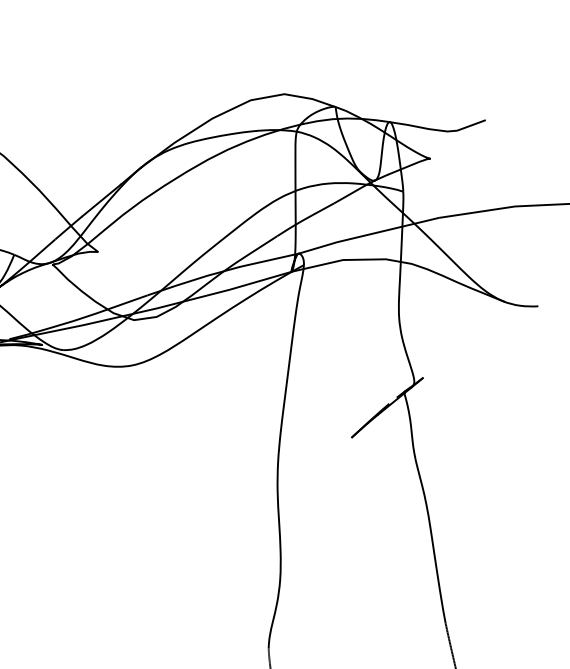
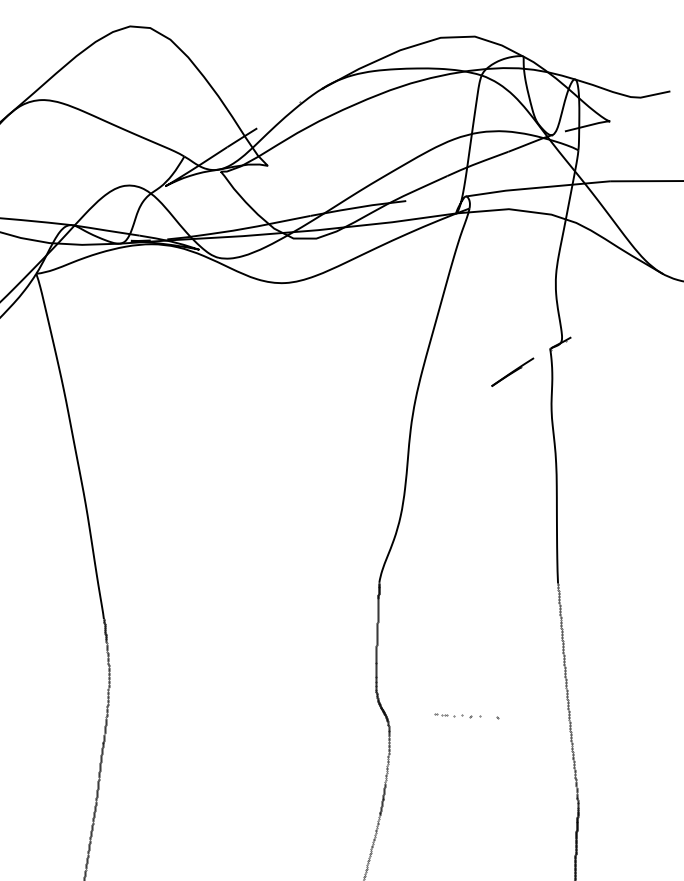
line: (269, 259) -> (436, 198), removed

